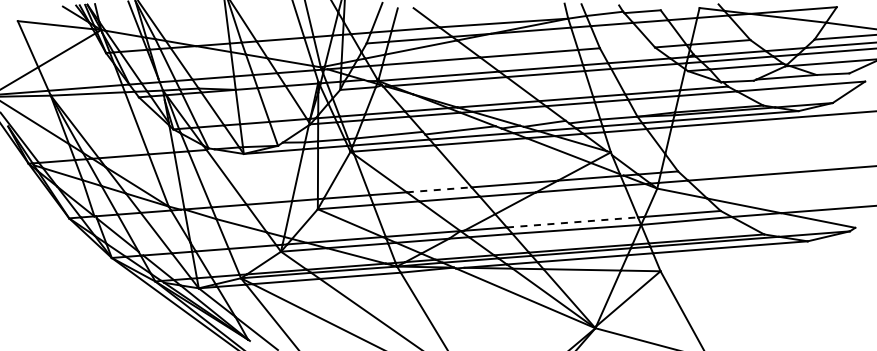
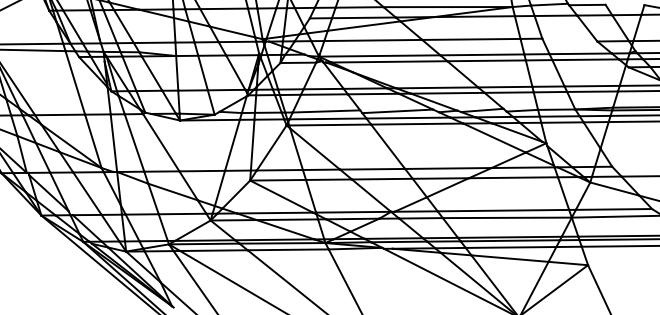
line: (439, 189) -> (372, 168), dashed -> solid
line: (572, 222) -> (503, 210), dashed -> solid

